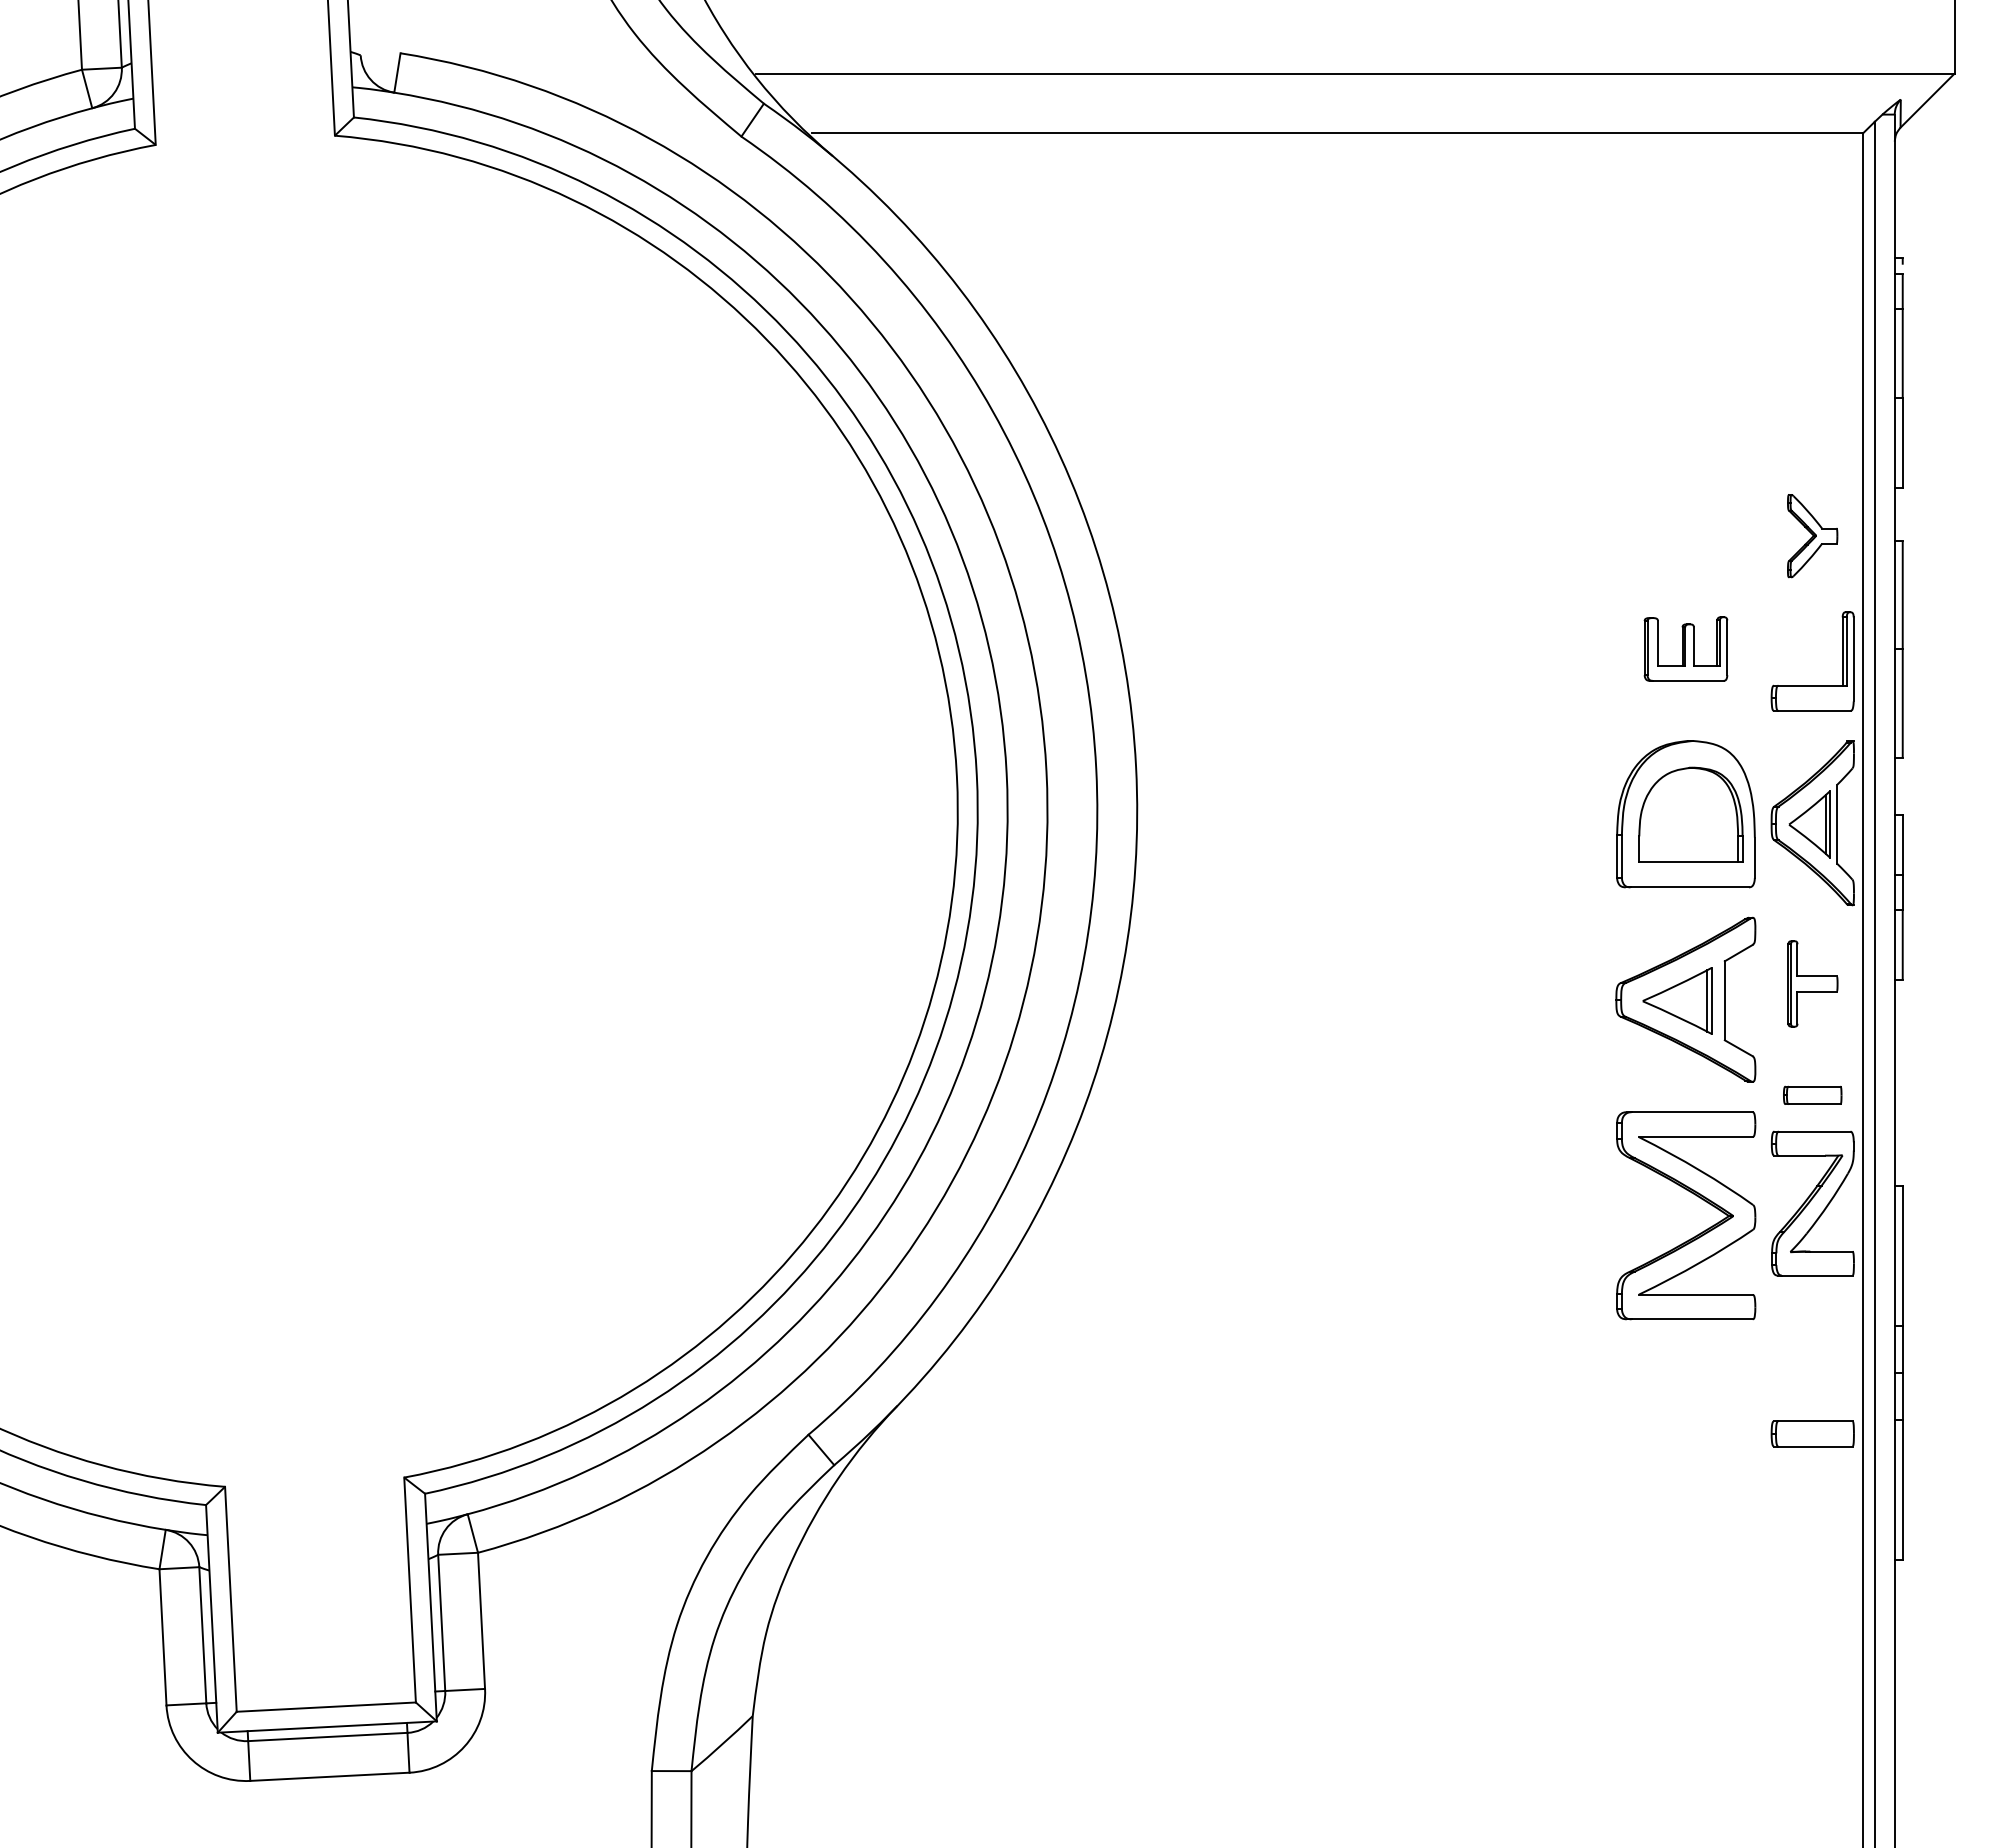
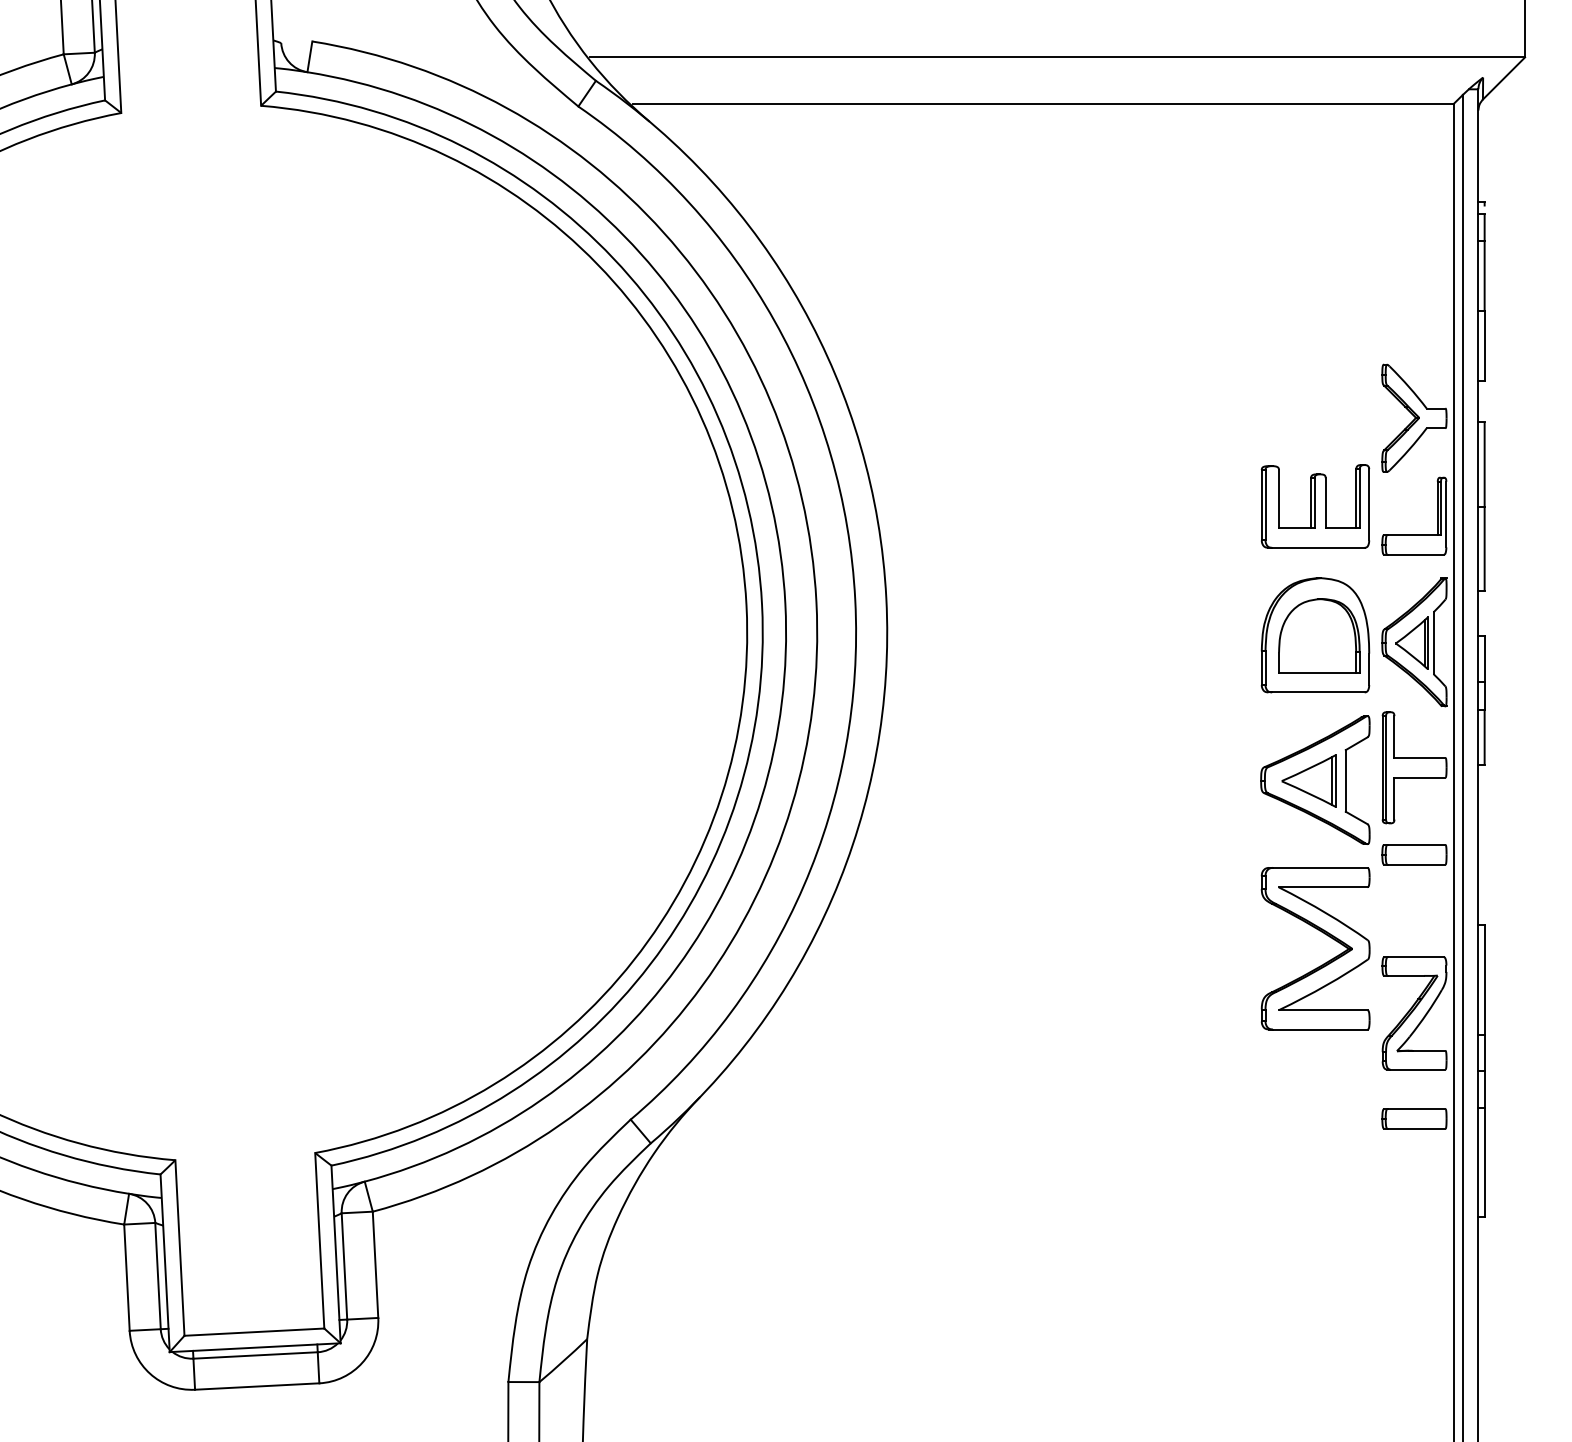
part: (1812, 535) -> (1414, 417), size x1.67
part: (1685, 648) -> (1315, 505), size x1.67
part: (1812, 983) -> (1414, 767), size x1.67
part: (1812, 1095) -> (1414, 854), size x1.43
part: (1812, 1203) -> (1414, 1013), moved

